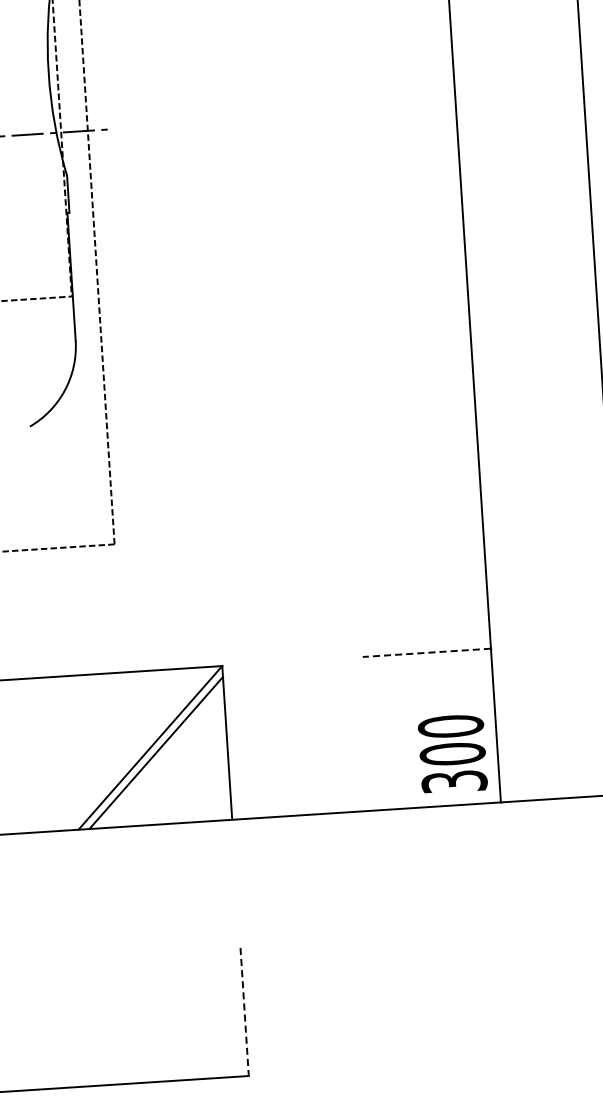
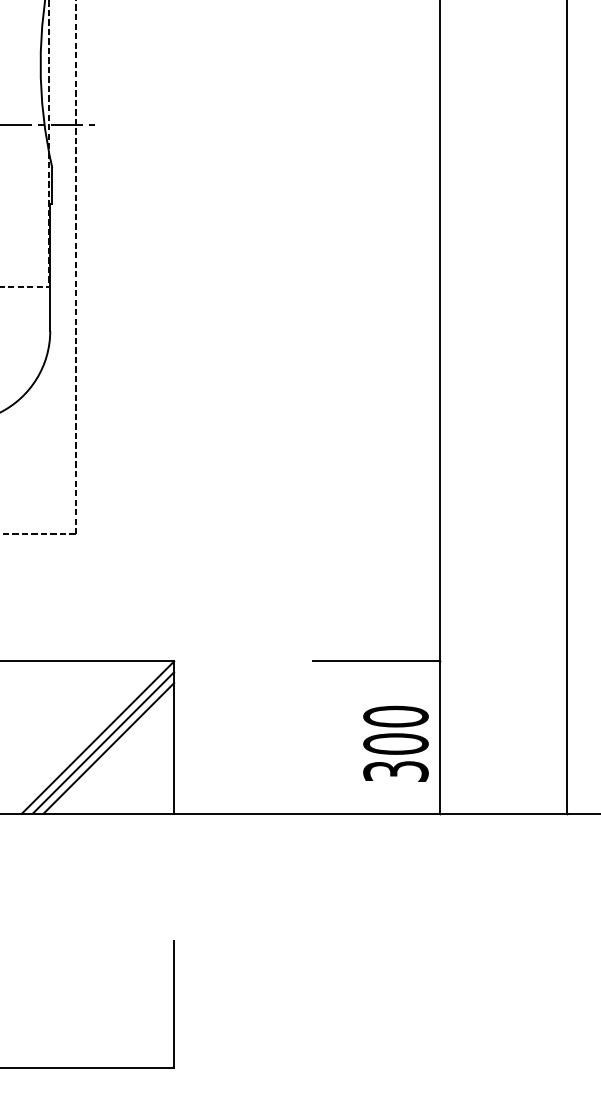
line: (426, 652) -> (376, 661), dashed -> solid
text: (452, 753) -> (395, 743), moved
line: (161, 758) -> (108, 748), added
line: (245, 1012) -> (174, 1004), dashed -> solid

